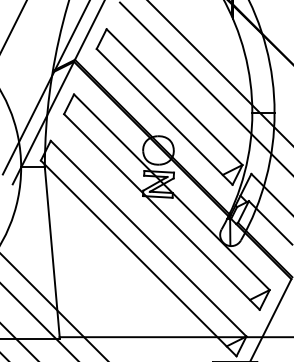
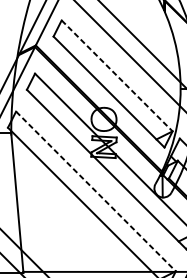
line: (174, 97) -> (117, 76), solid -> dashed
line: (148, 239) -> (95, 192), solid -> dashed

